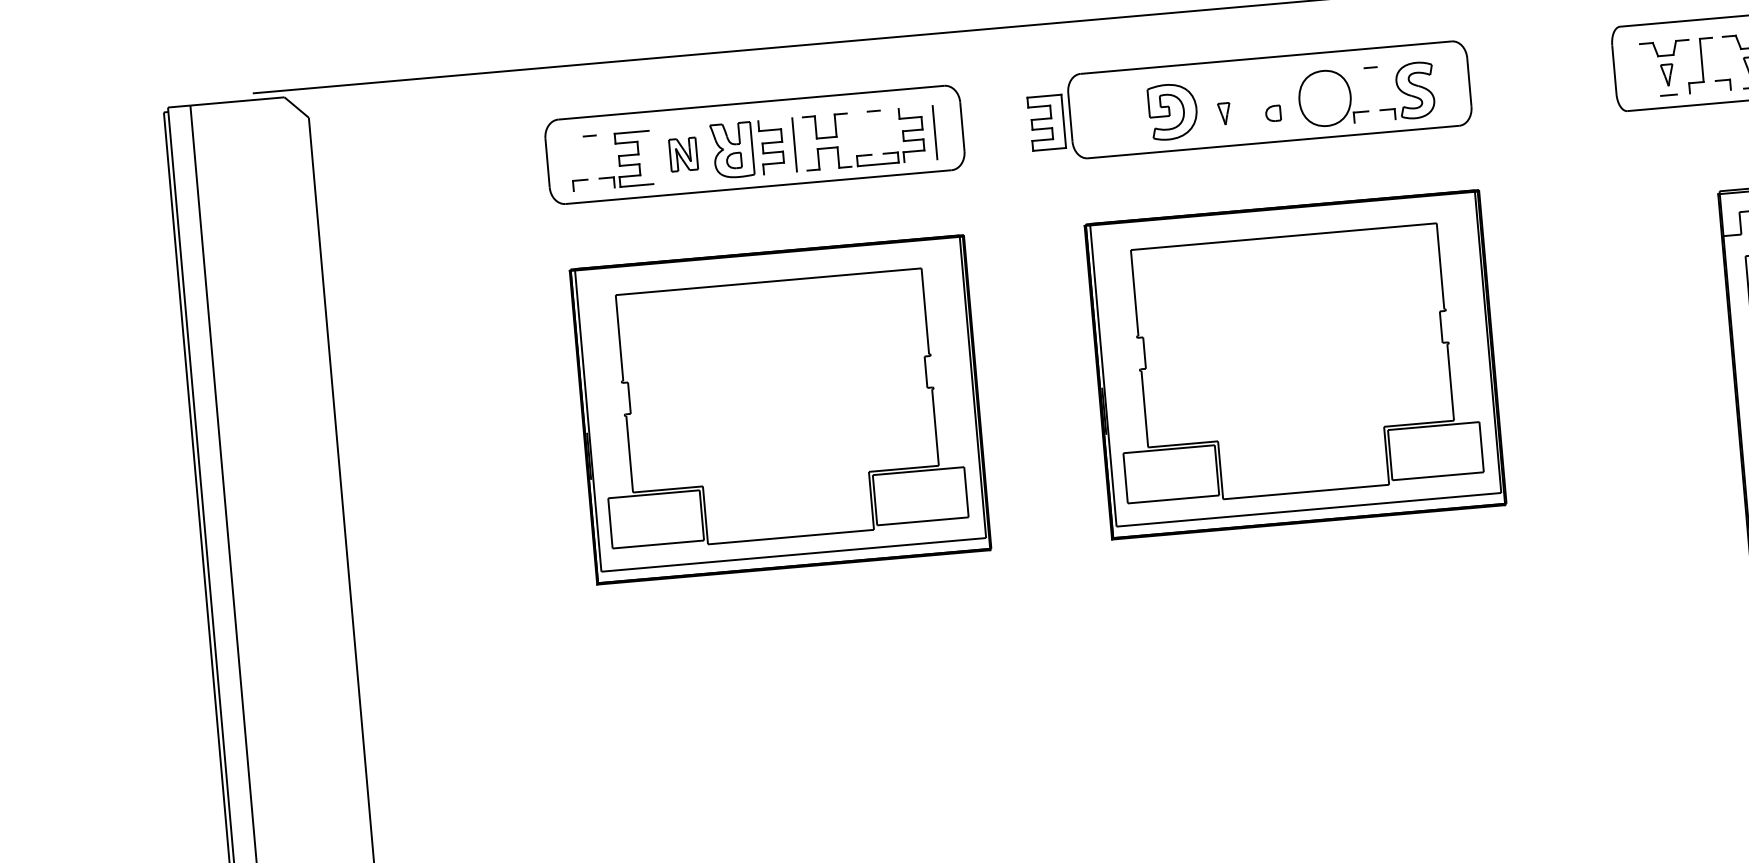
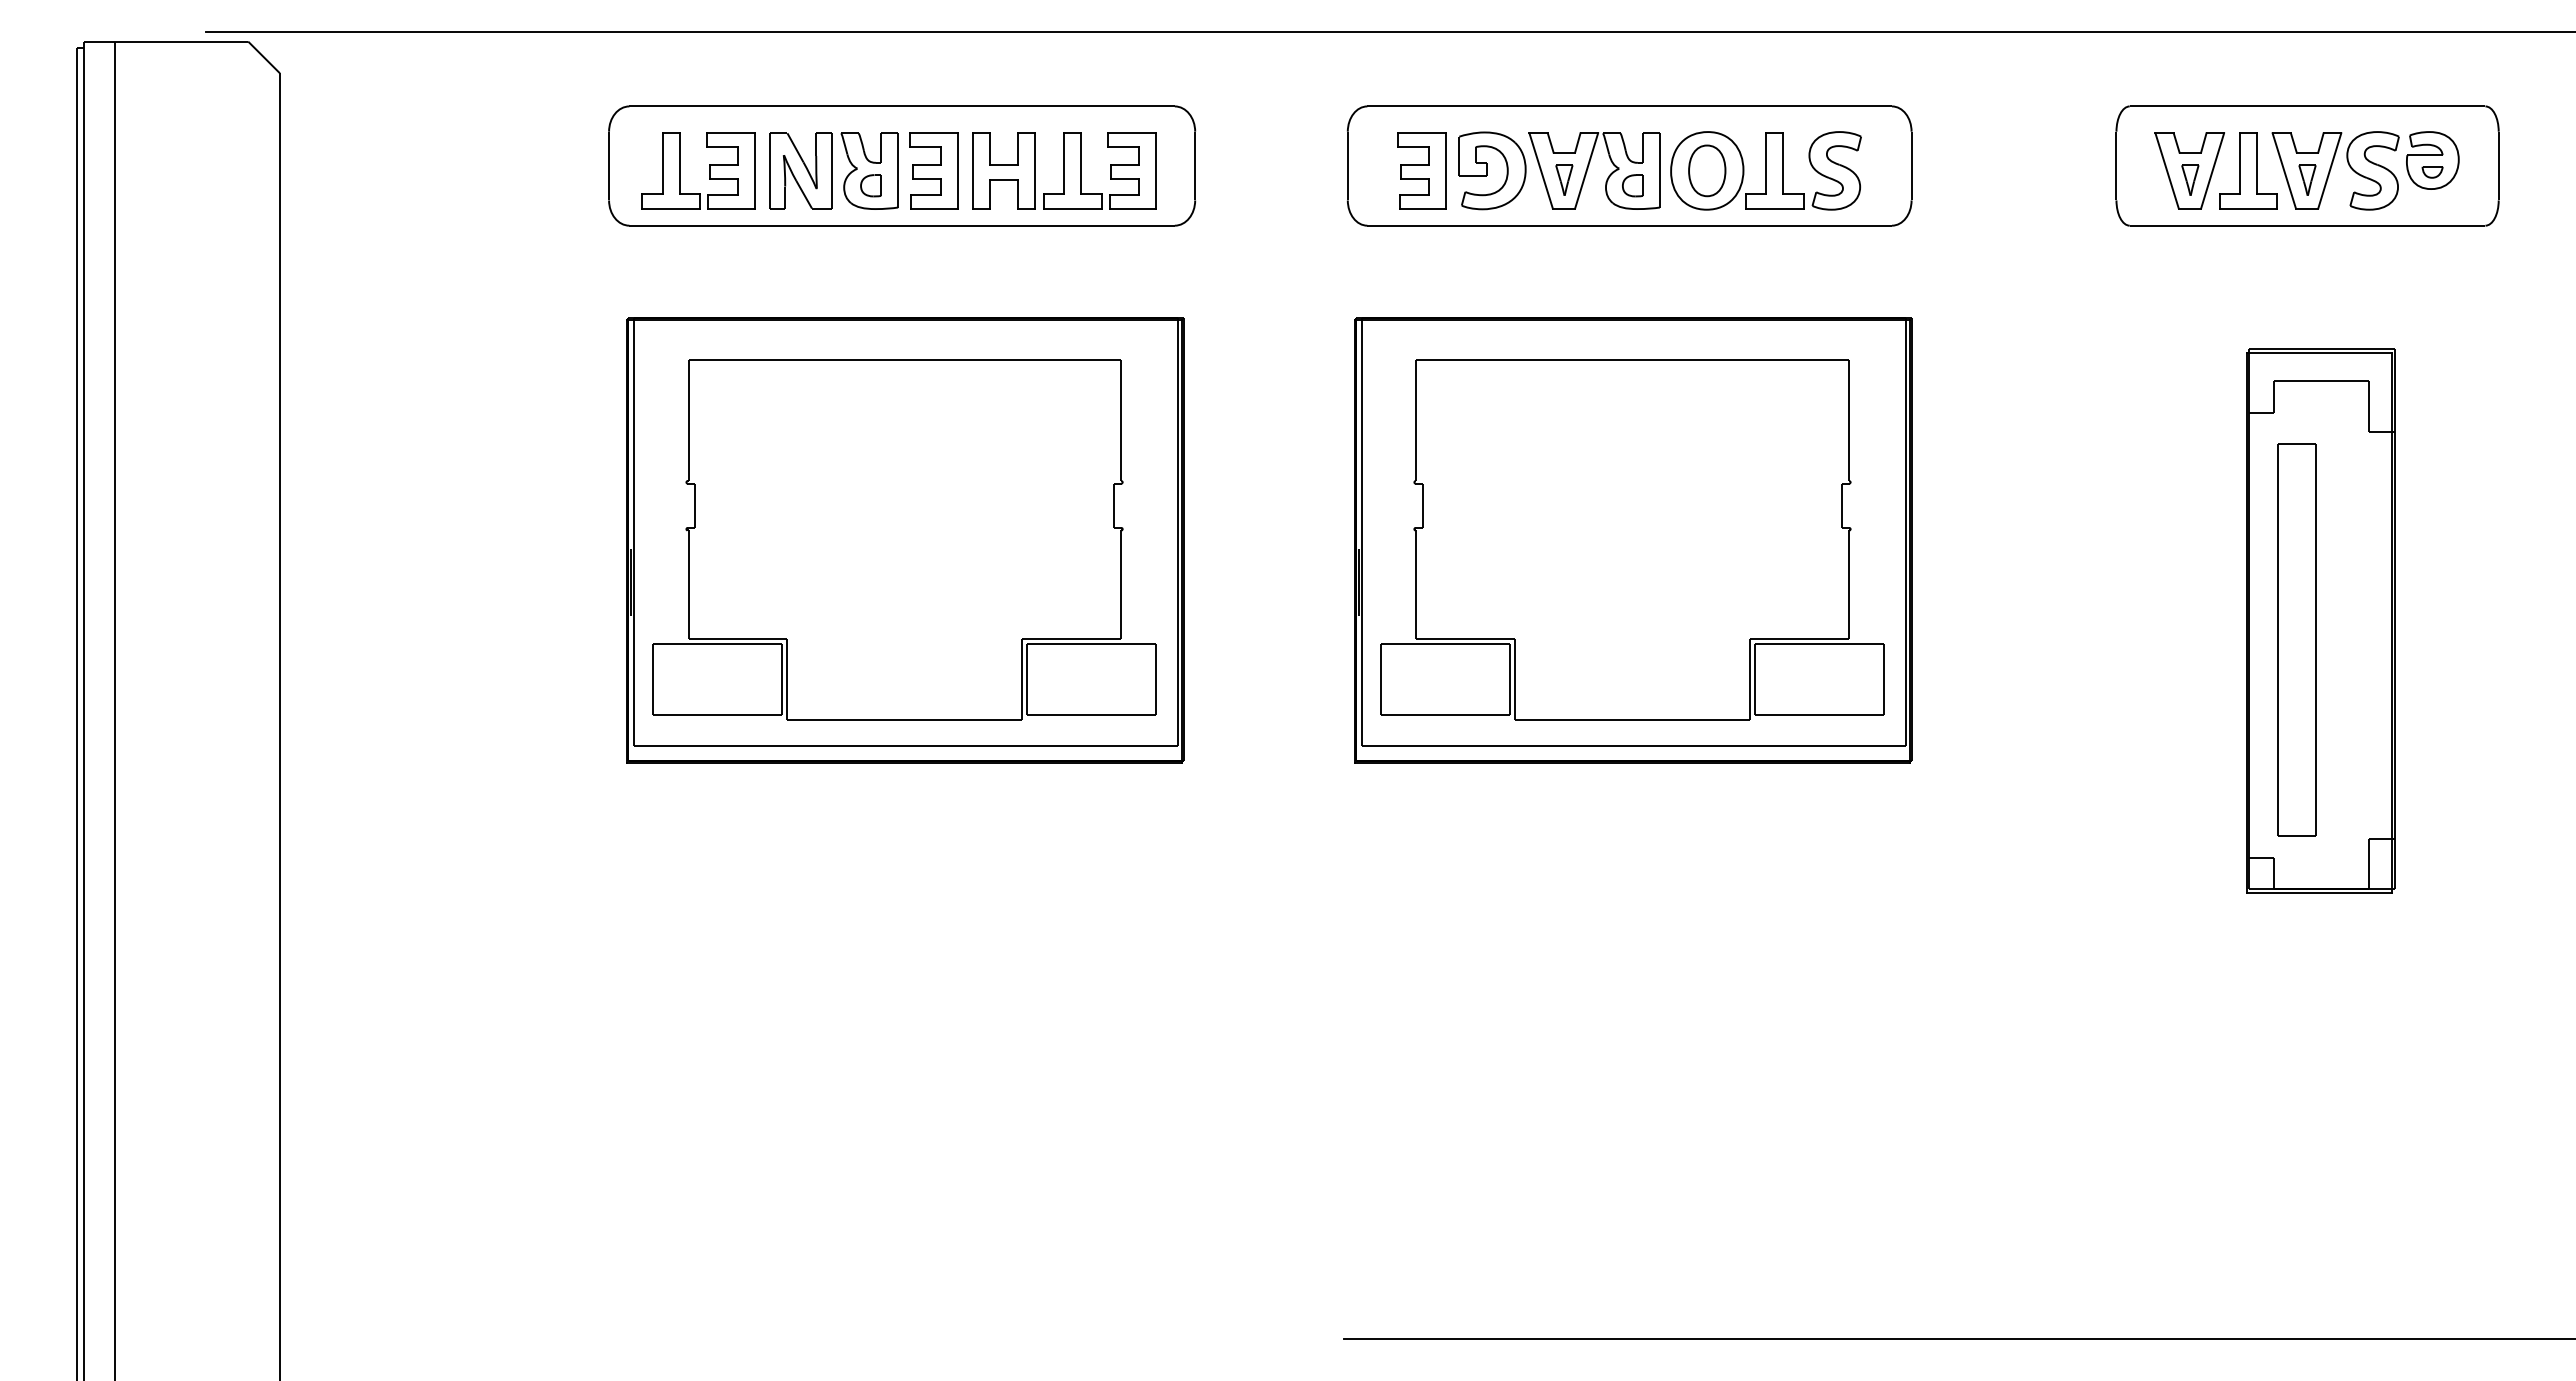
line: (1714, 59) -> (2257, 163), added
line: (1732, 62) -> (2283, 170), added
line: (1682, 66) -> (2212, 170), added
line: (1650, 69) -> (2166, 170), added
line: (1378, 88) -> (1783, 163), added
line: (1366, 89) -> (1766, 163), added
line: (1710, 91) -> (2248, 208), added
part: (1325, 98) -> (1707, 170), added
part: (1240, 104) -> (1588, 168), added
line: (915, 107) -> (1132, 133), added
line: (775, 119) -> (933, 133), added
line: (1374, 120) -> (1774, 208), added
part: (1046, 122) -> (1421, 170), moved
line: (881, 132) -> (1081, 163), added
line: (869, 133) -> (1064, 163), added
line: (848, 139) -> (1034, 170), added
line: (805, 143) -> (972, 170), added
part: (683, 154) -> (800, 170), size x1.67
line: (597, 156) -> (680, 163), added
line: (585, 157) -> (663, 163), added
line: (650, 157) -> (754, 170), added
line: (920, 160) -> (1132, 208), added
line: (780, 172) -> (934, 208), added
line: (594, 189) -> (671, 208), added

